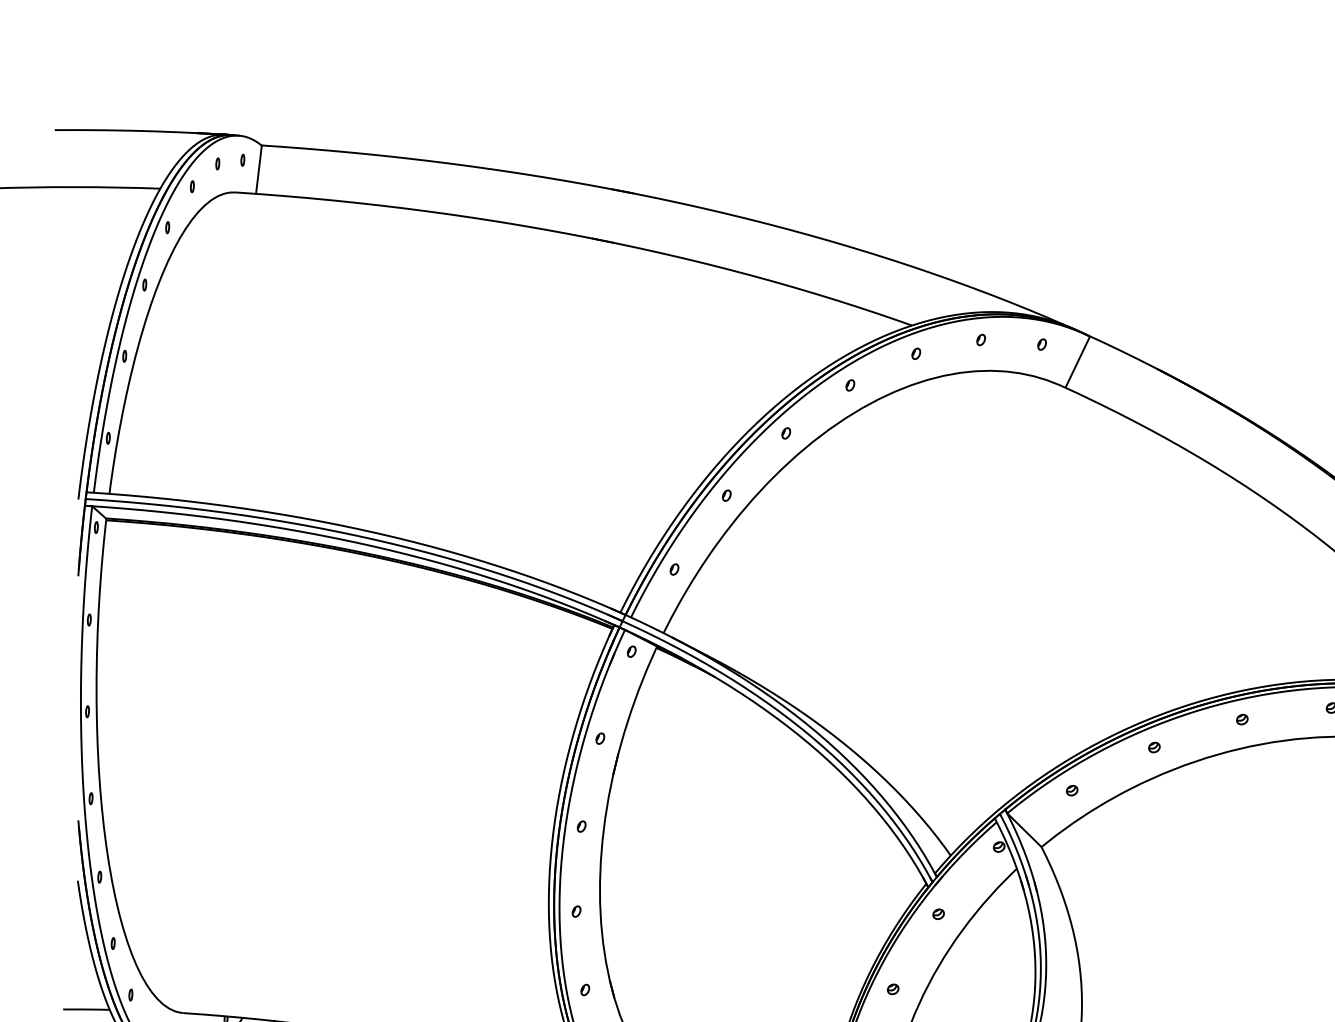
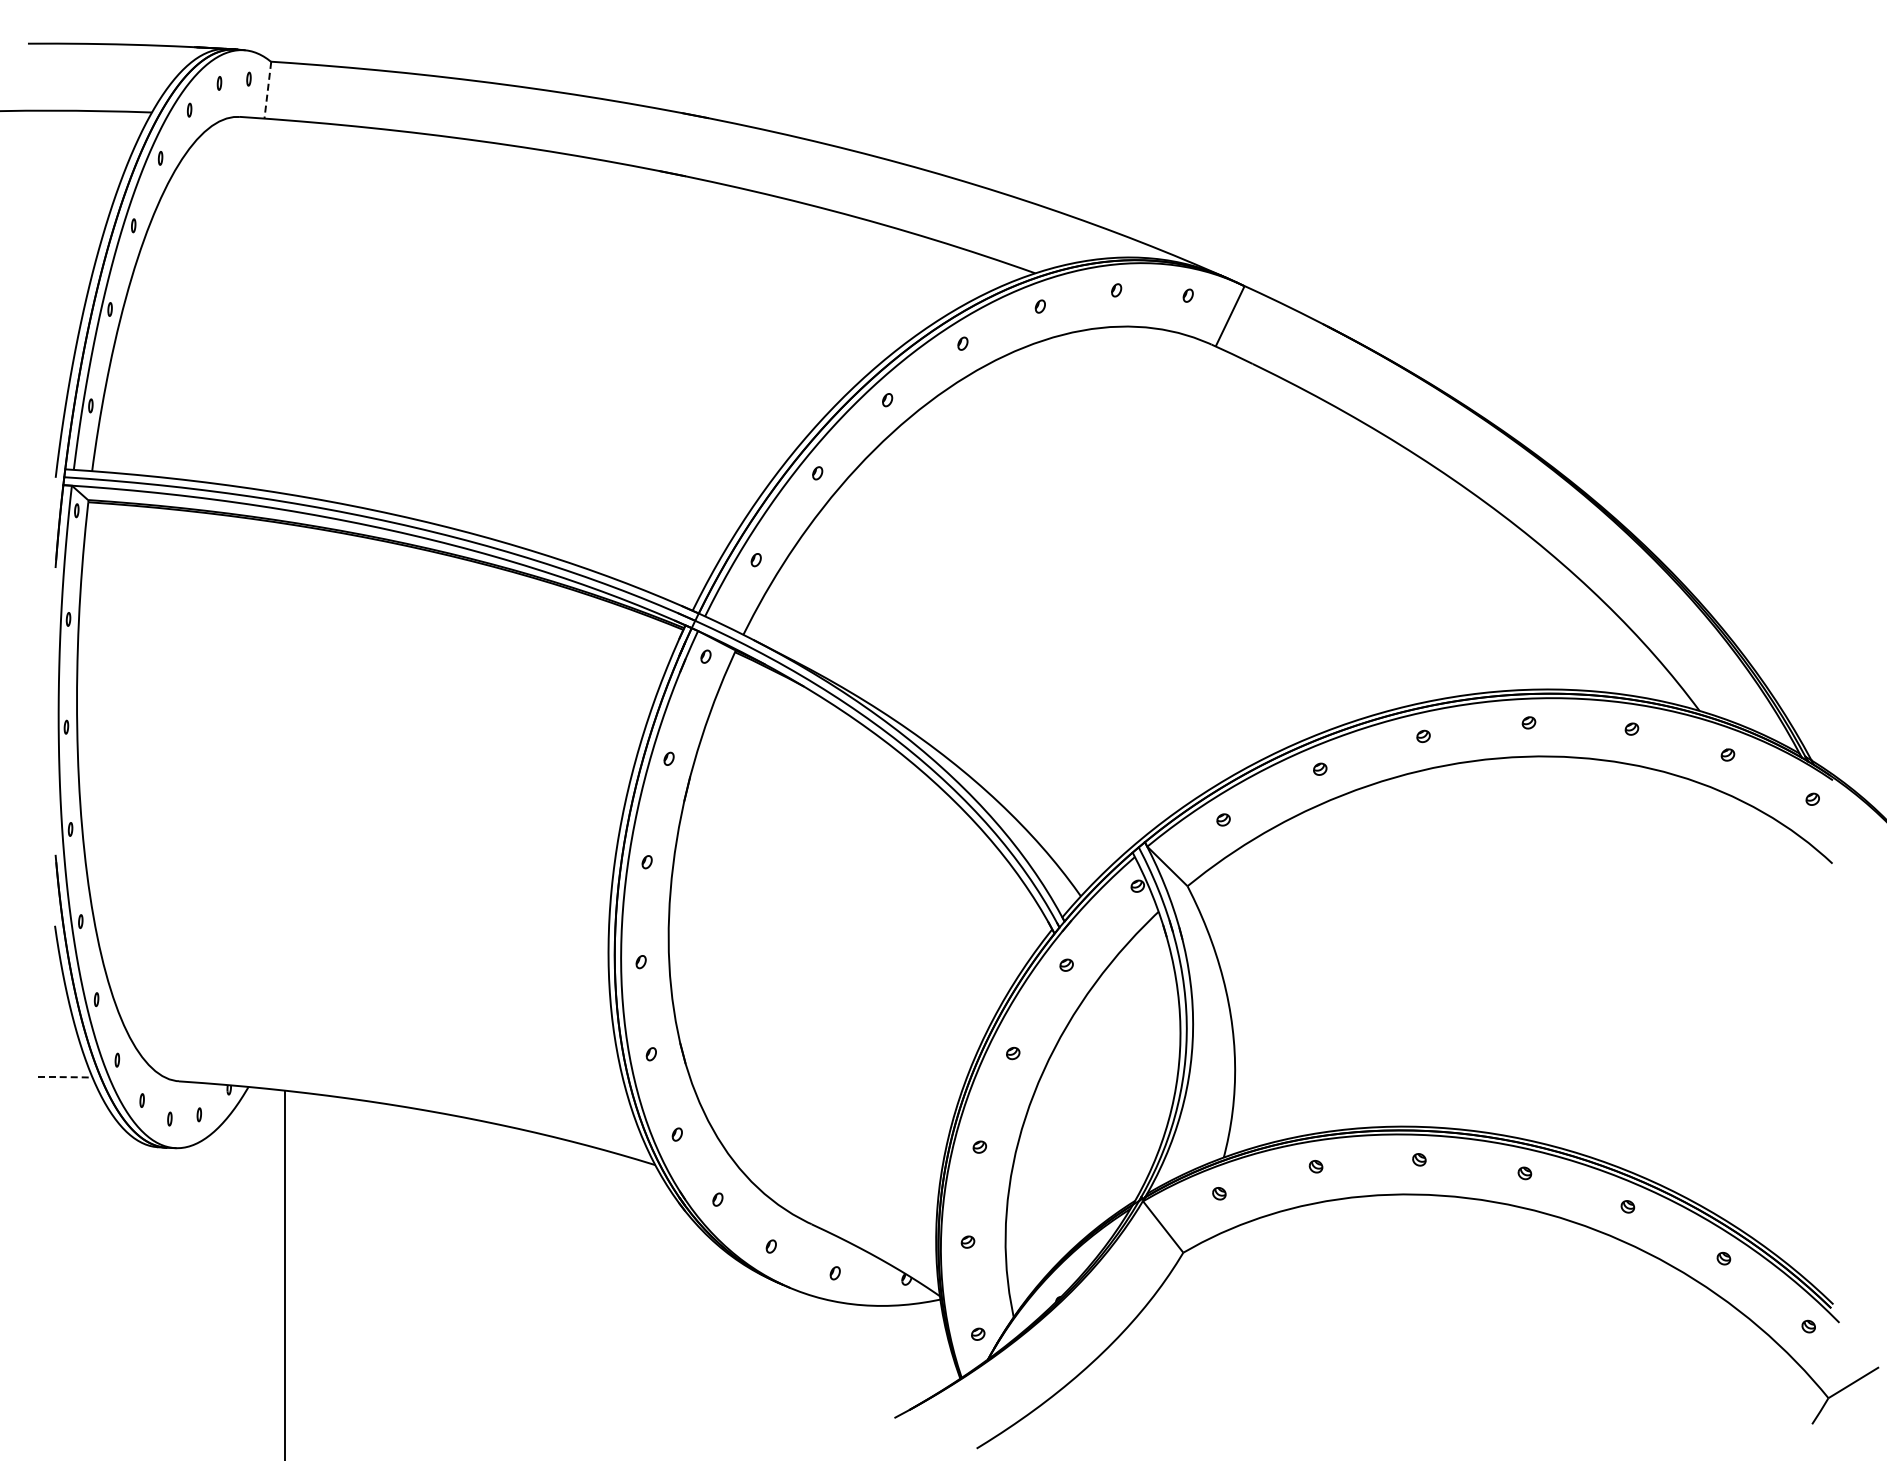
line: (258, 169) -> (267, 90), solid -> dashed
line: (86, 1009) -> (65, 1077), solid -> dashed

